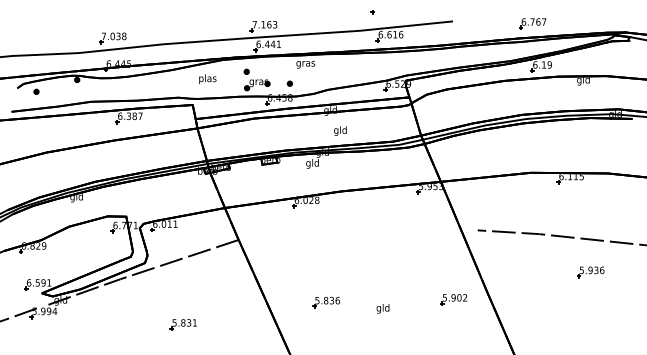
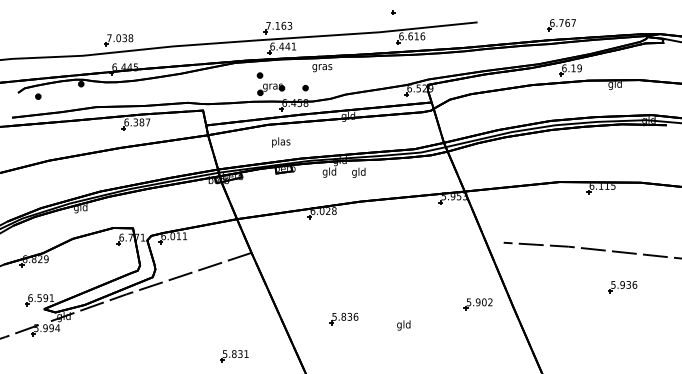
text: (207, 79) -> (280, 142), moved
text: (340, 130) -> (358, 172), moved
part: (453, 299) -> (478, 304), moved
part: (182, 324) -> (233, 355), moved

